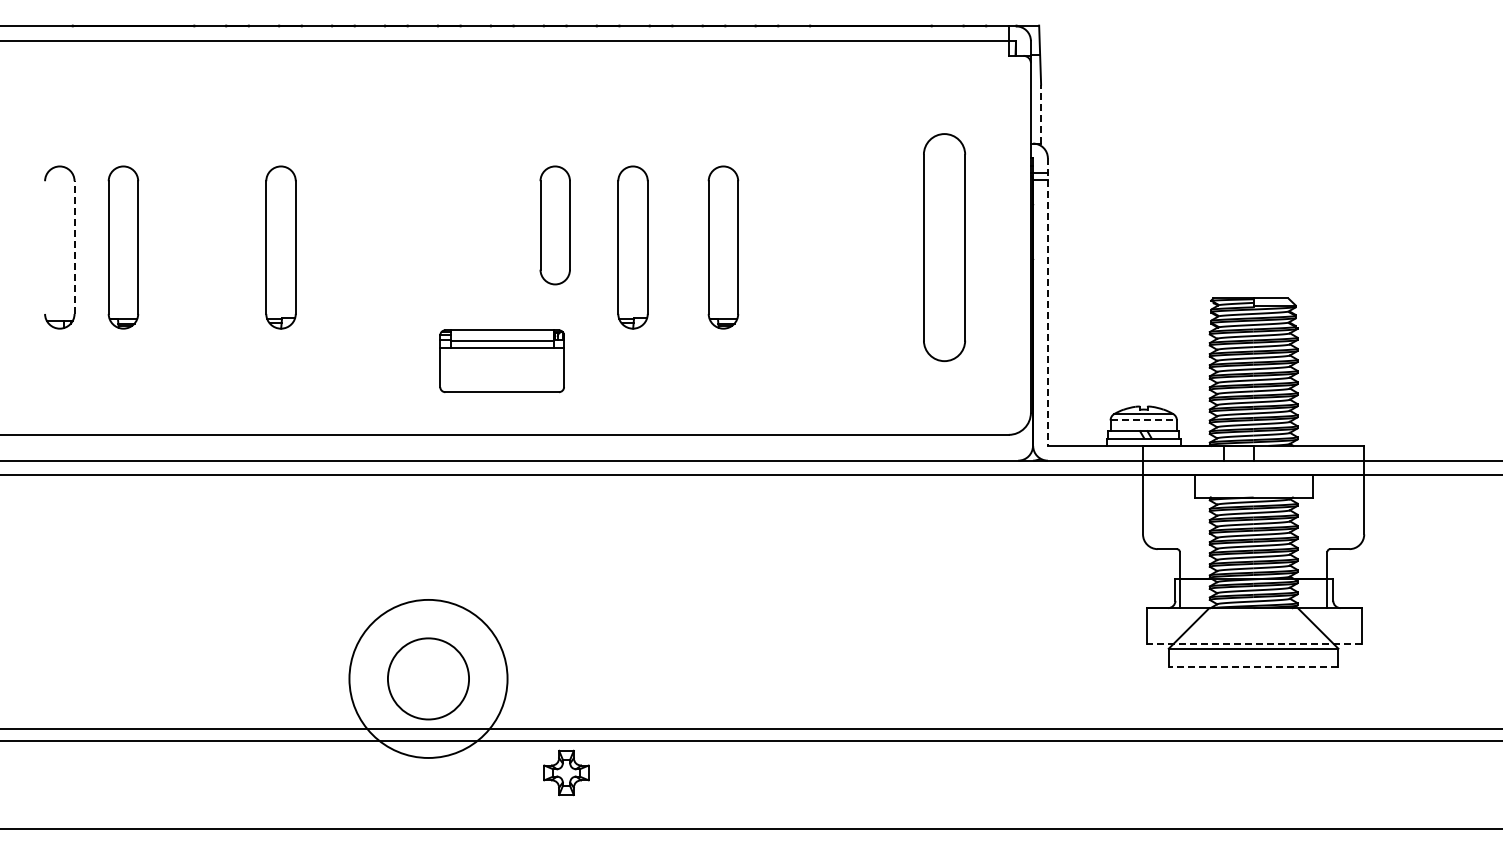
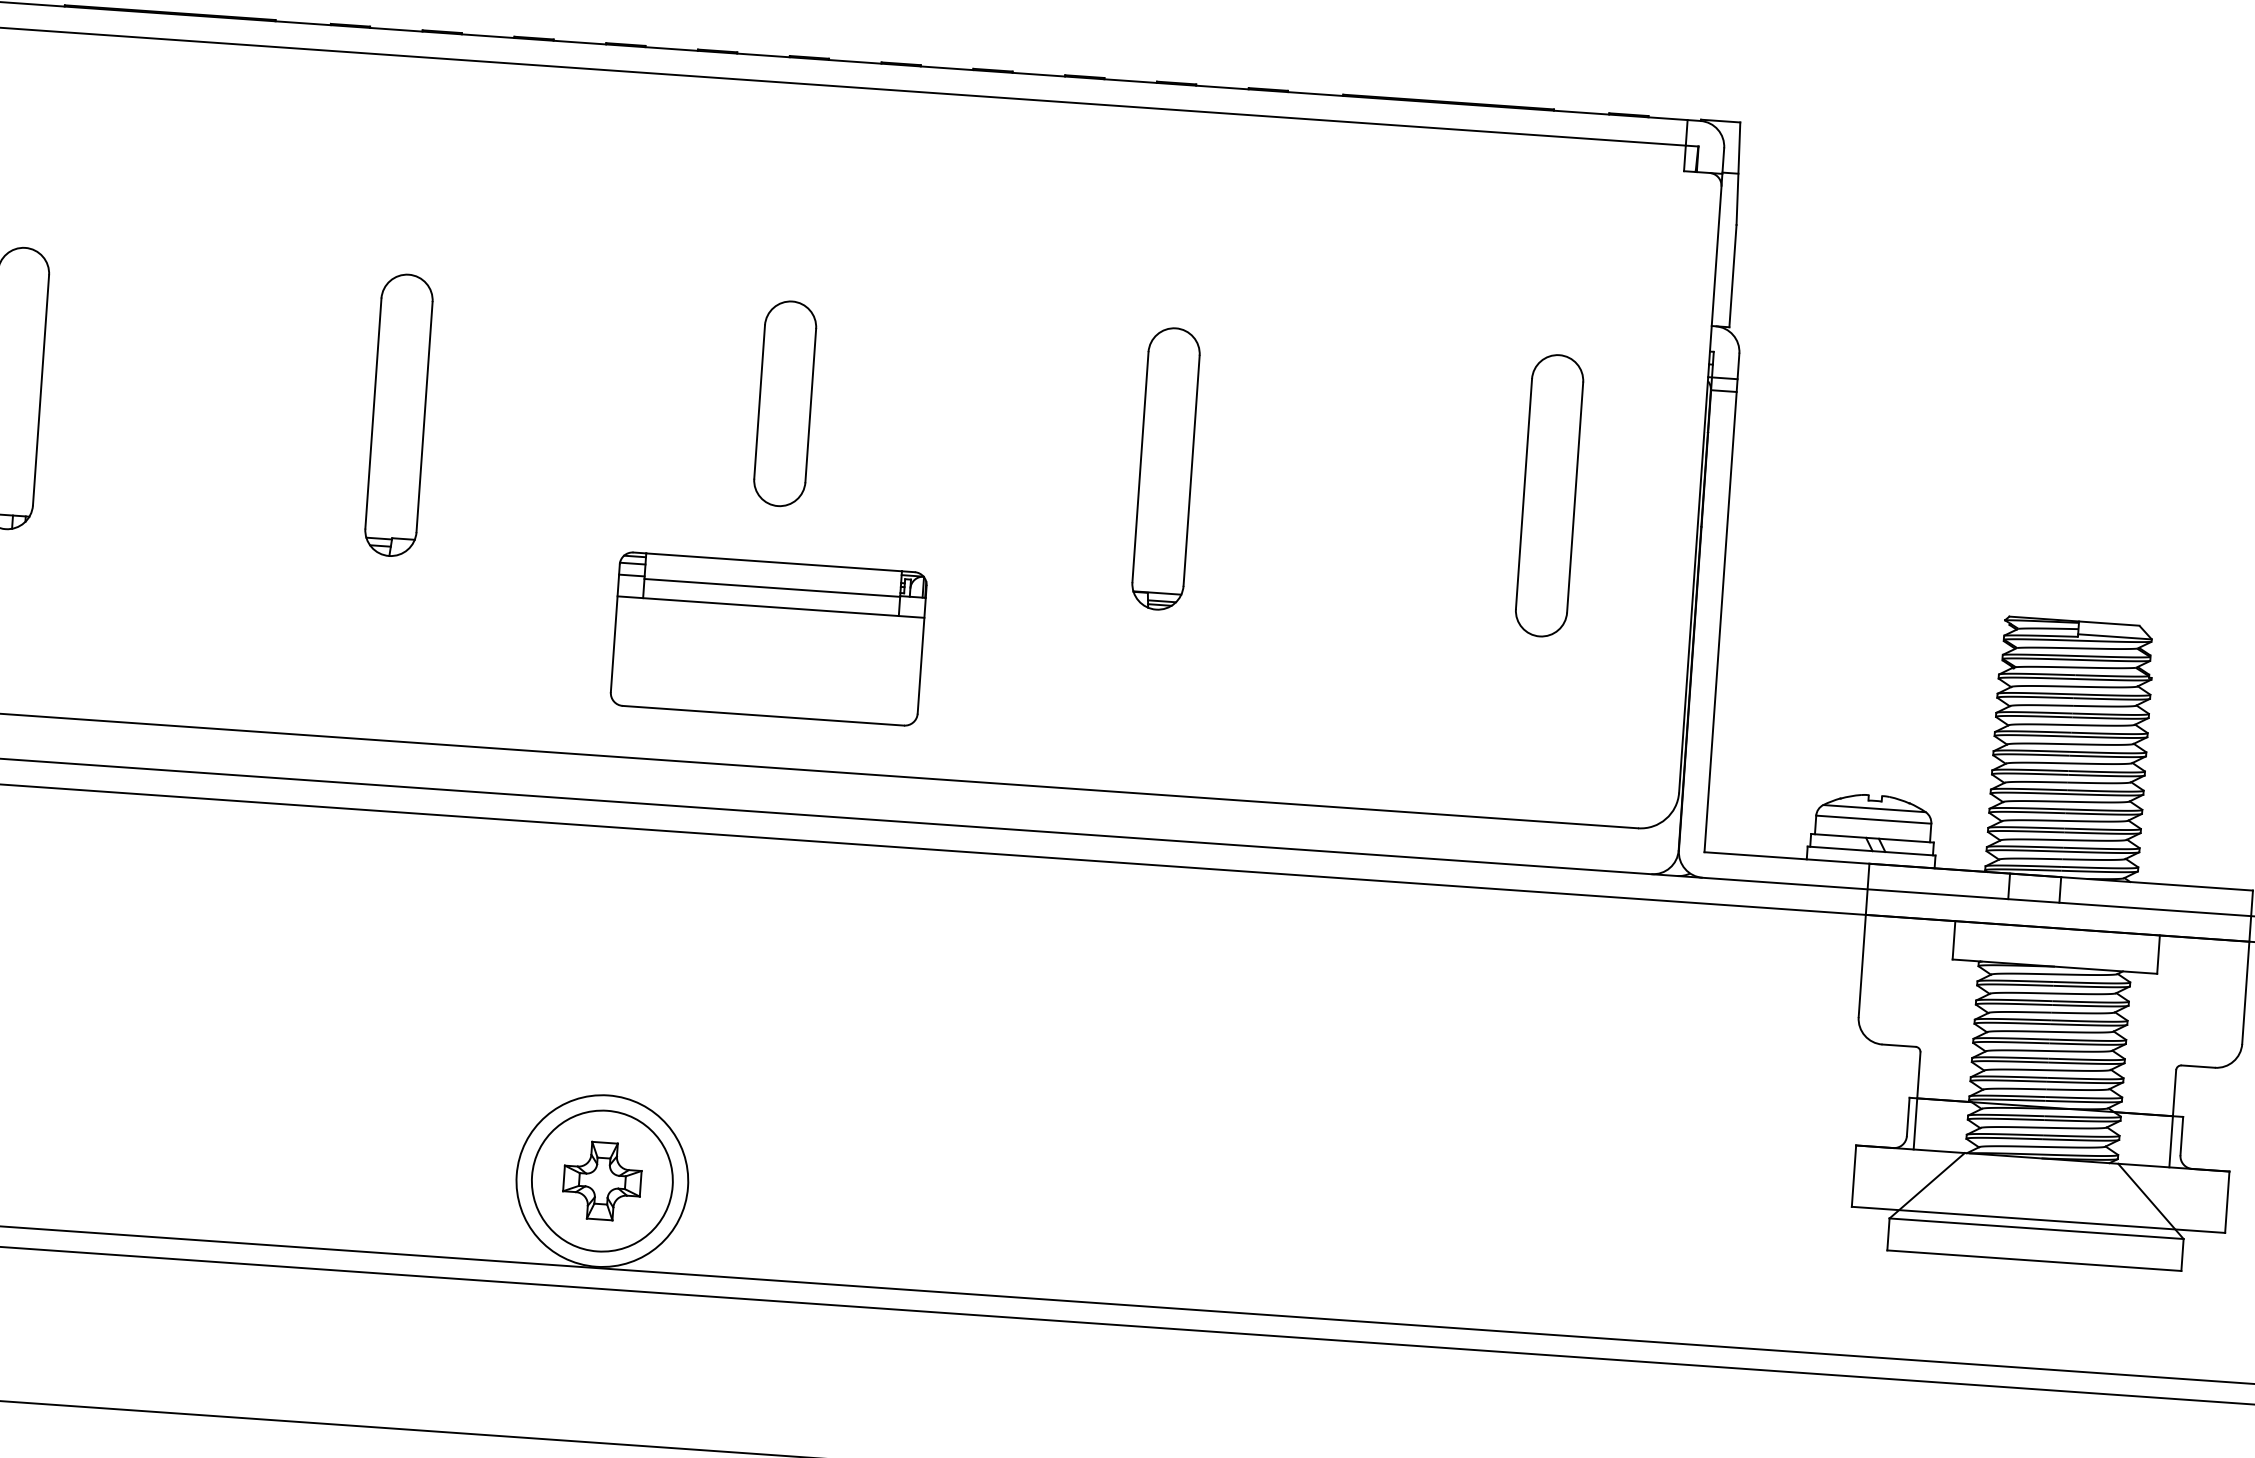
line: (1041, 113) -> (1733, 275), dashed -> solid
part: (554, 225) -> (783, 403), moved
line: (74, 247) -> (40, 390), dashed -> solid
part: (123, 247) -> (125, 396), removed
part: (632, 247) -> (1008, 457), removed
part: (944, 247) -> (1549, 495), size x0.71
line: (1047, 302) -> (1721, 603), dashed -> solid
part: (501, 361) -> (767, 639), size x1.43
line: (1144, 420) -> (1875, 819), dashed -> solid
line: (1254, 643) -> (2038, 1219), dashed -> solid
line: (1253, 667) -> (2034, 1261), dashed -> solid
circle: (428, 678) -> (602, 1180), size x0.62
part: (566, 772) -> (602, 1180), moved

